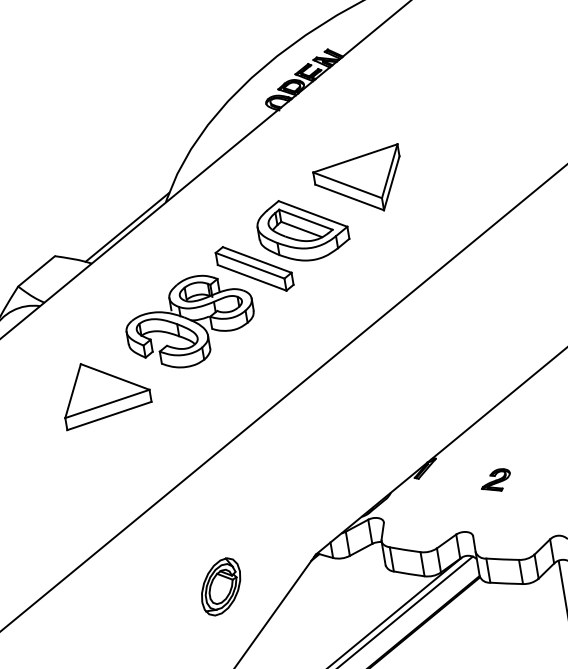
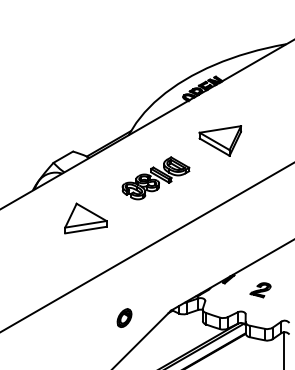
part: (236, 283) -> (155, 178), size x0.6
part: (495, 481) -> (260, 290), size x1.4
part: (220, 585) -> (124, 317), size x0.7

